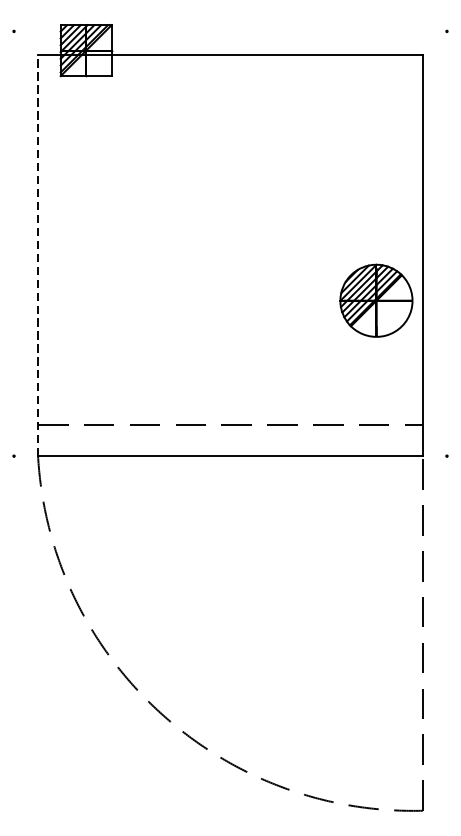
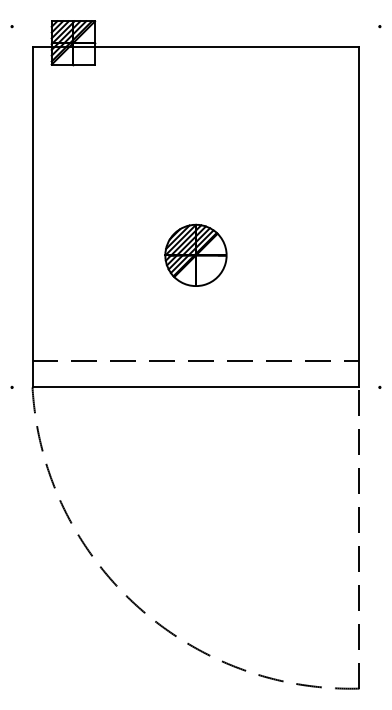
line: (38, 254) -> (32, 216), dashed -> solid
part: (375, 299) -> (195, 254), moved

